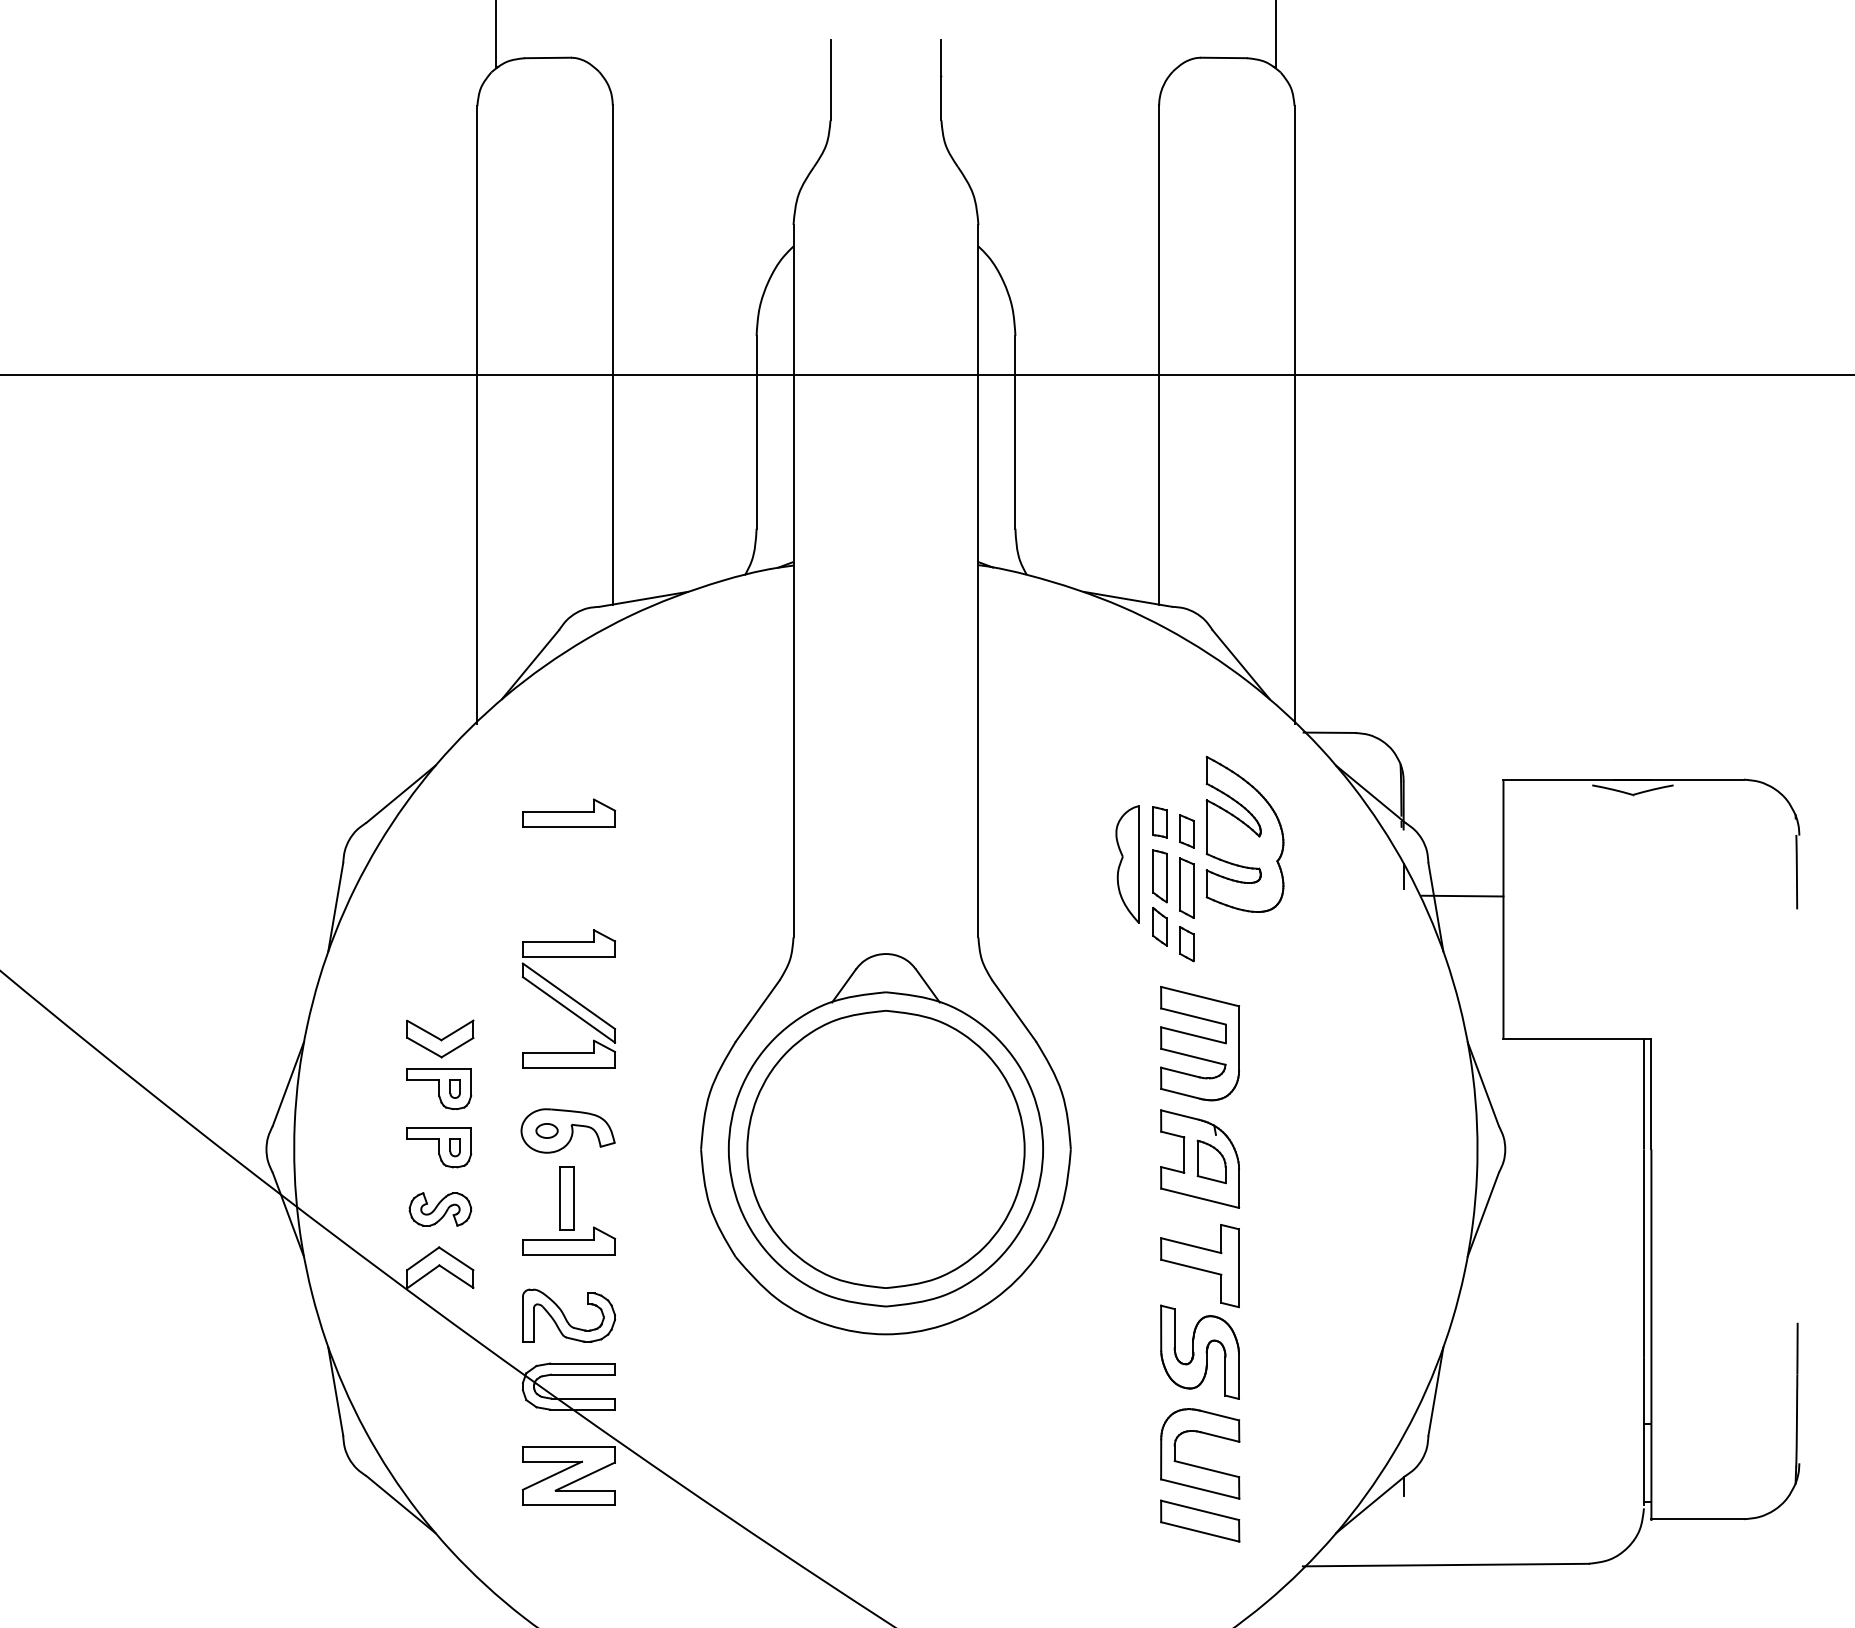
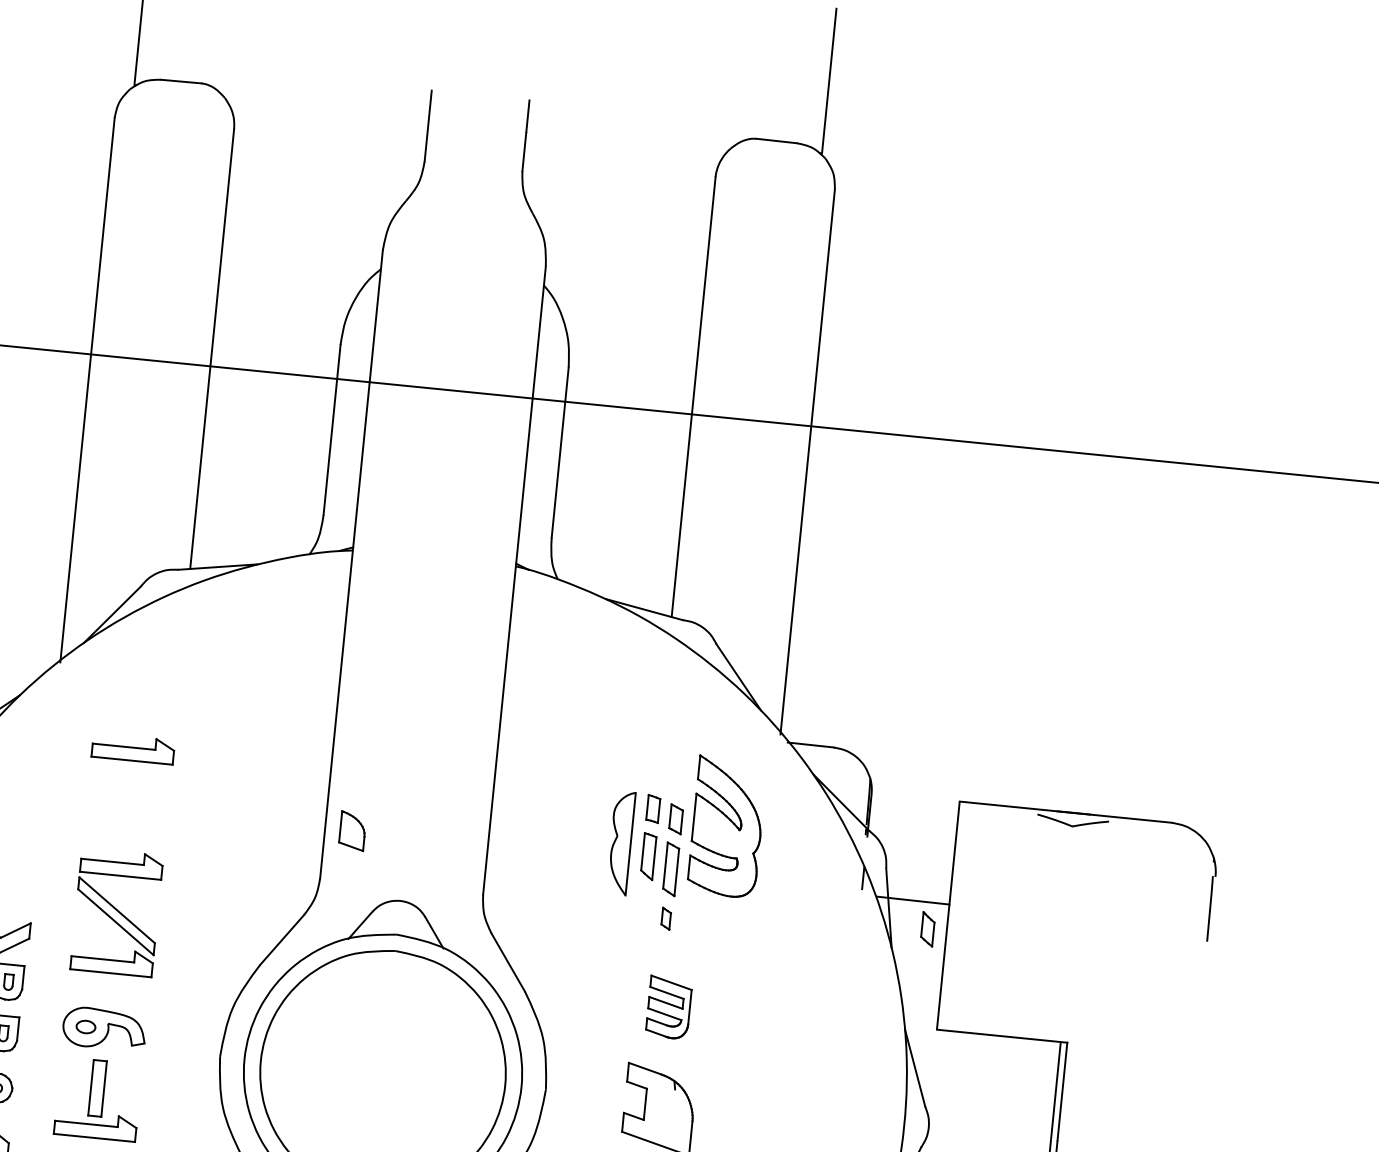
part: (1159, 926) -> (927, 929), moved
part: (1186, 944) -> (665, 918), size x0.7
part: (1199, 1043) -> (668, 1007), size x0.6
part: (1211, 1161) -> (352, 830), moved

